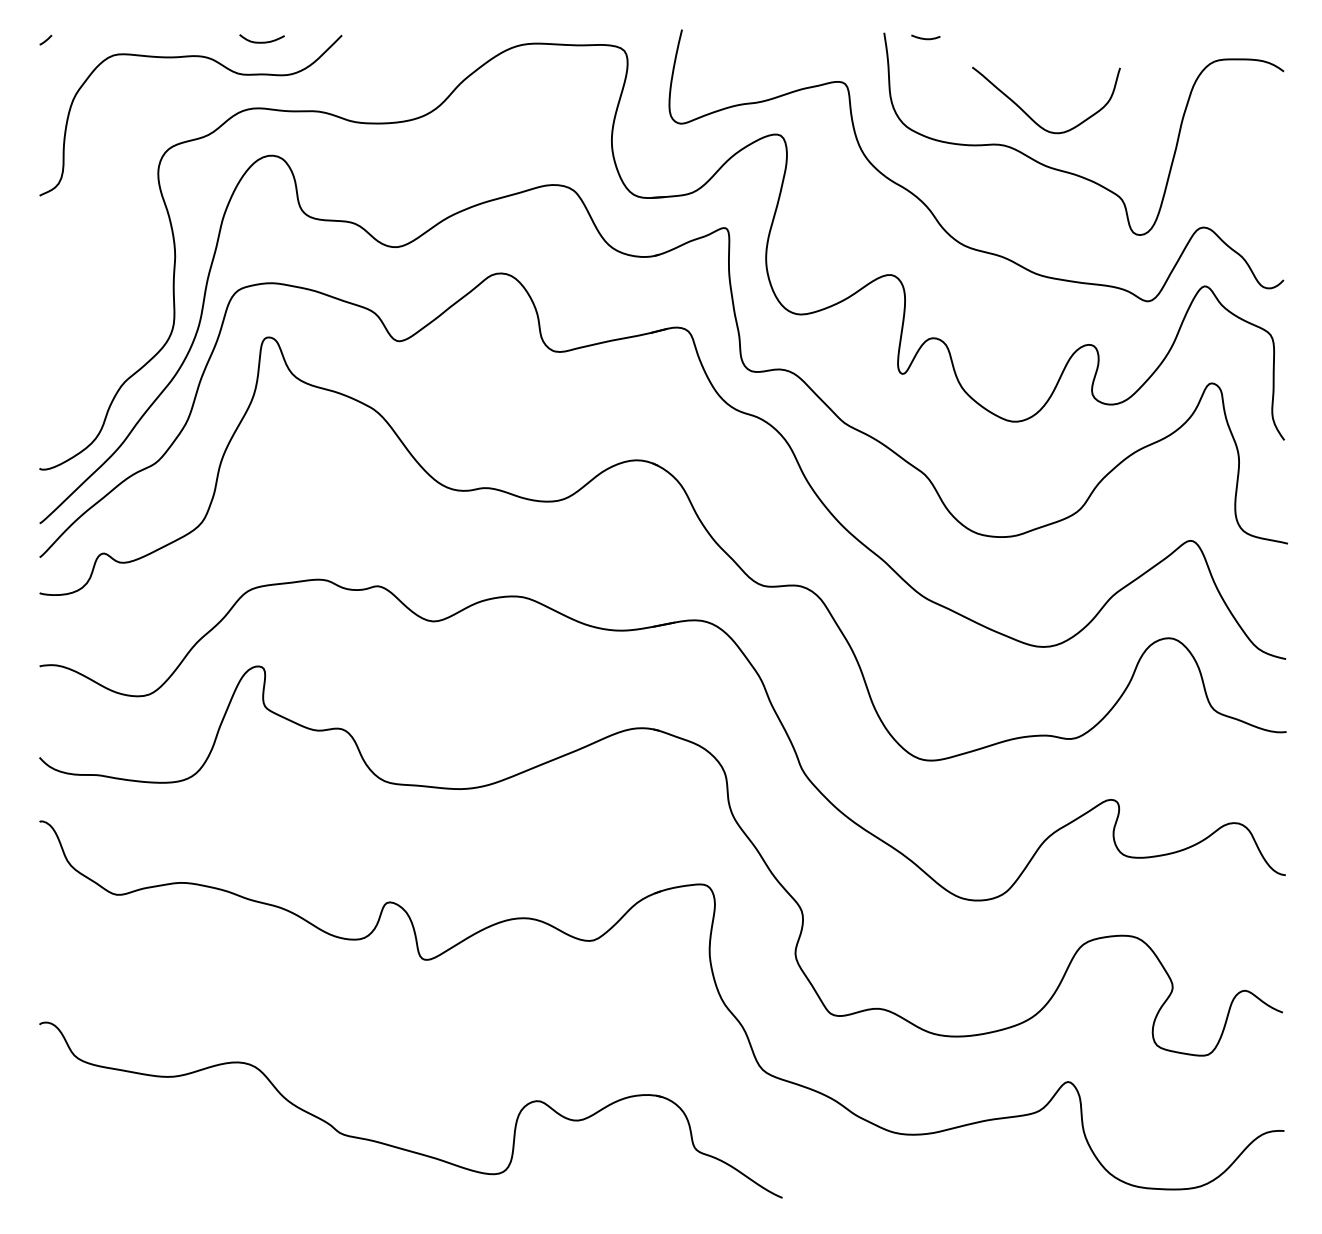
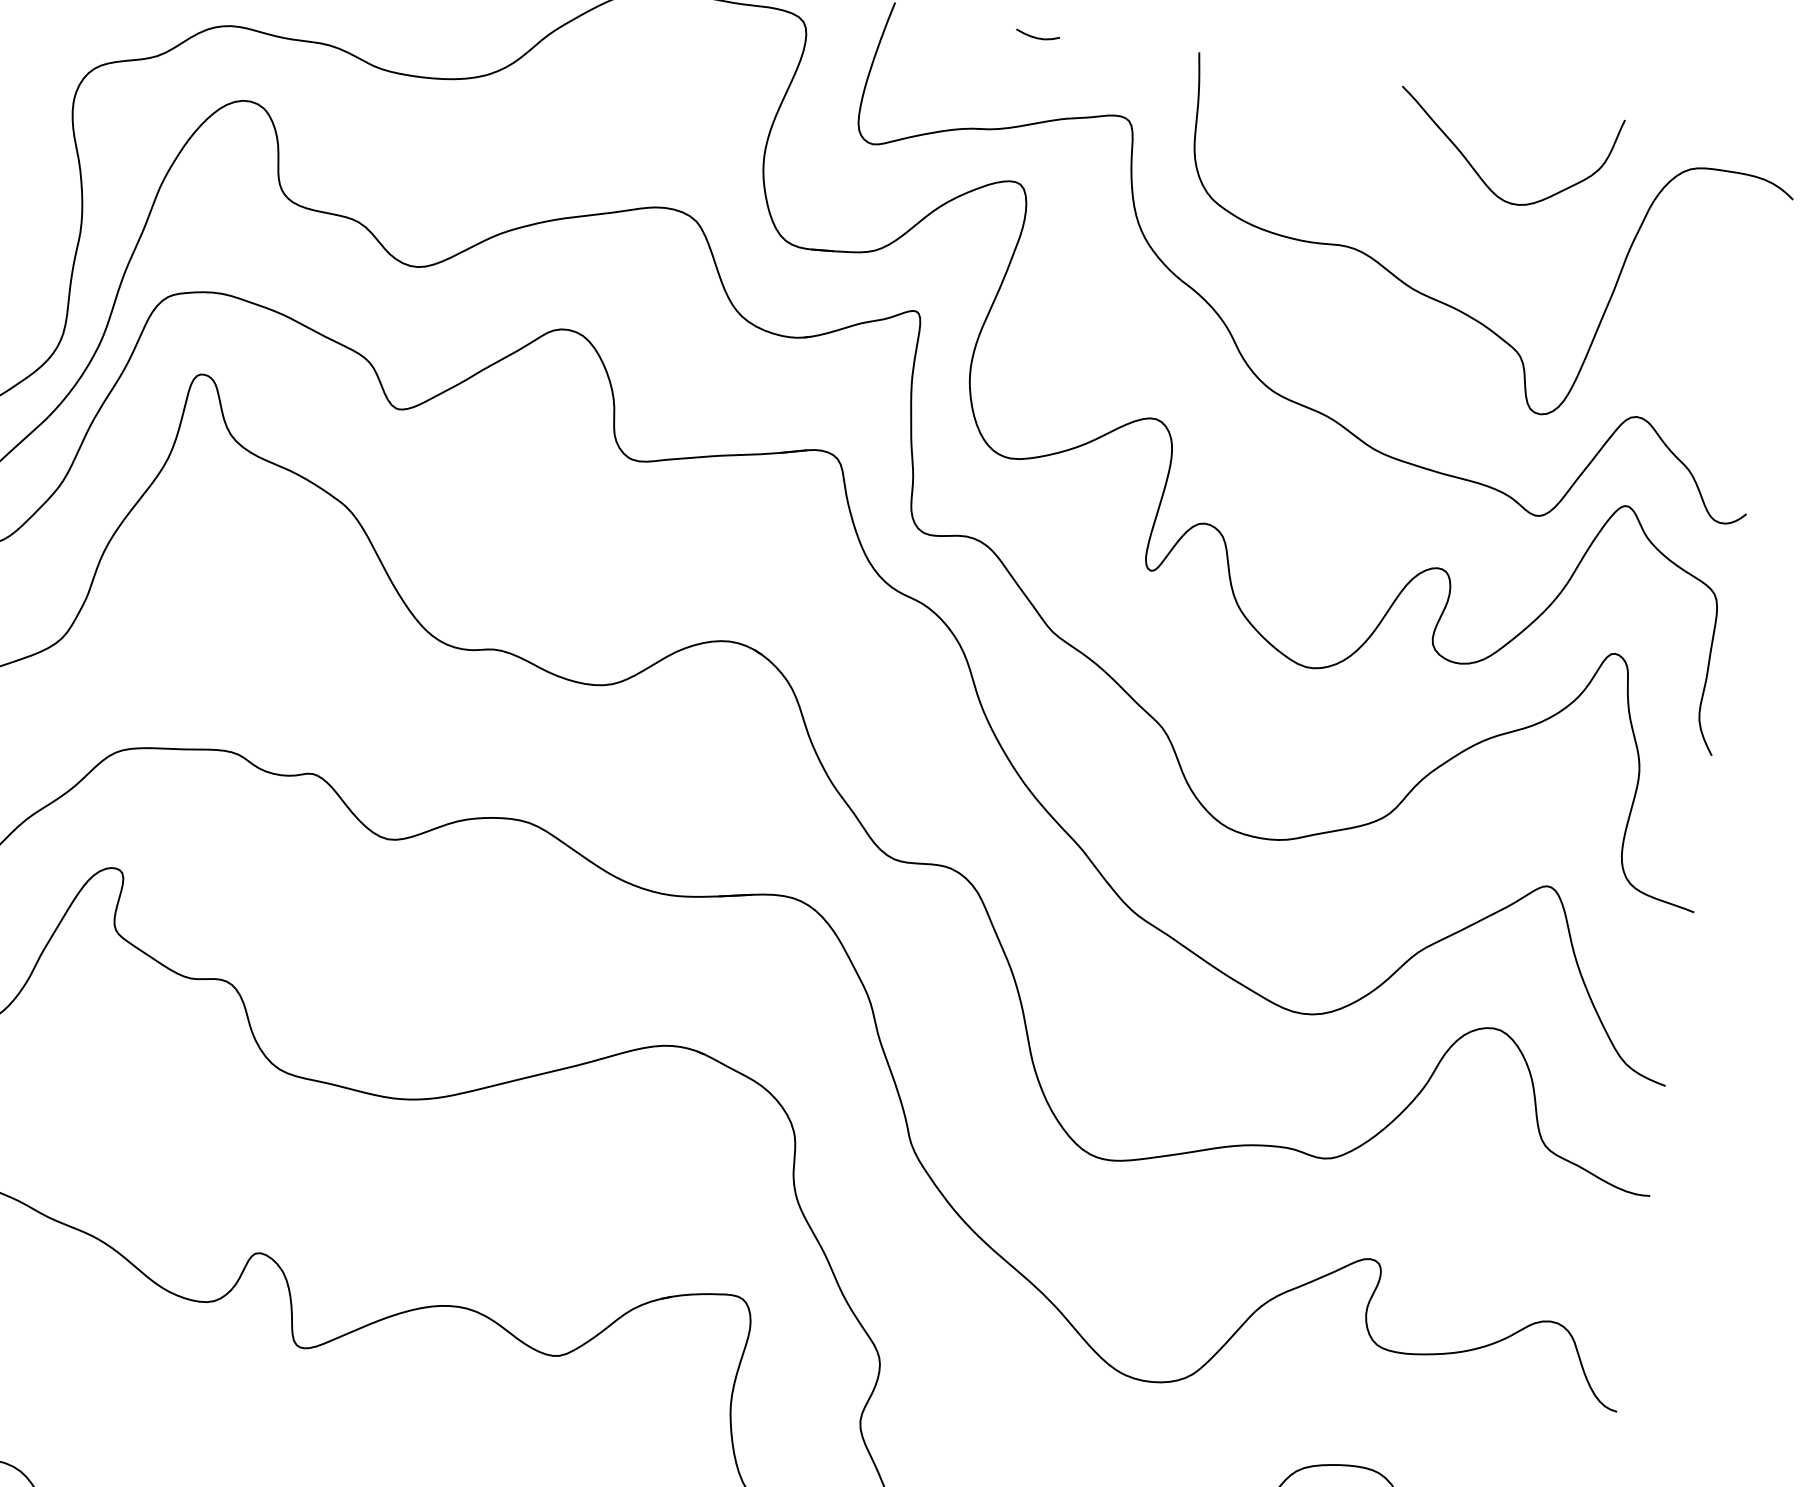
curve: (925, 38) -> (1037, 37), moved
curve: (1030, 116) -> (1479, 173), moved

